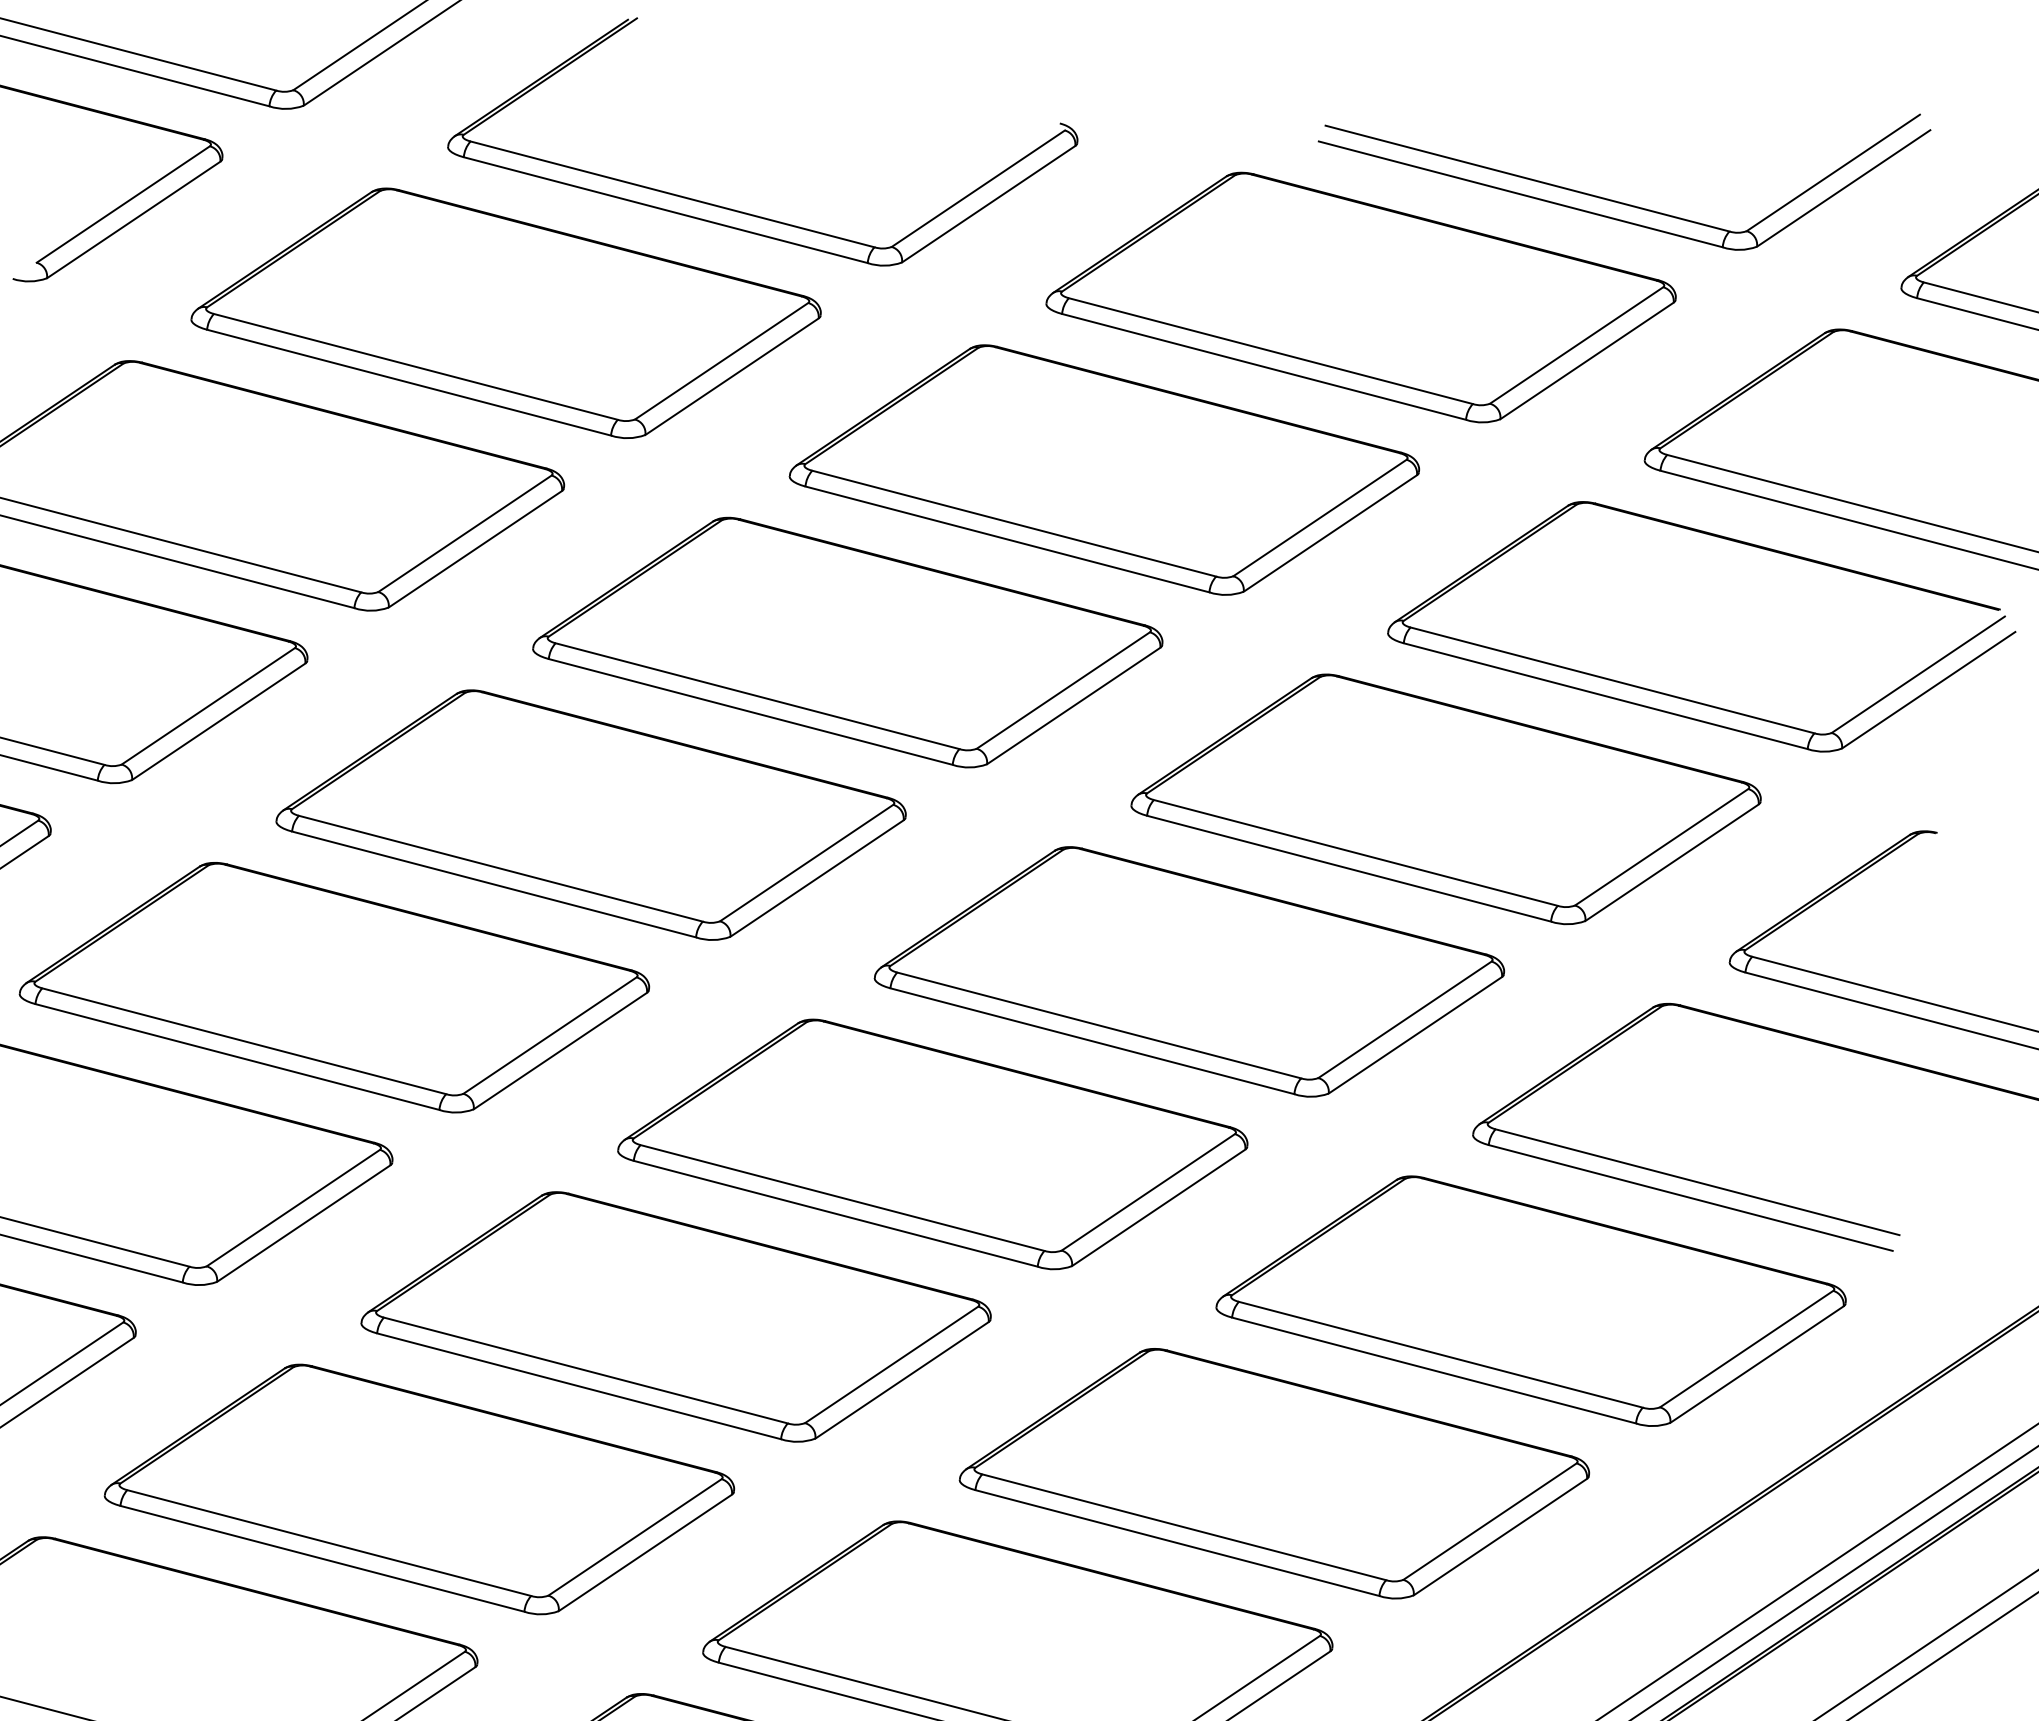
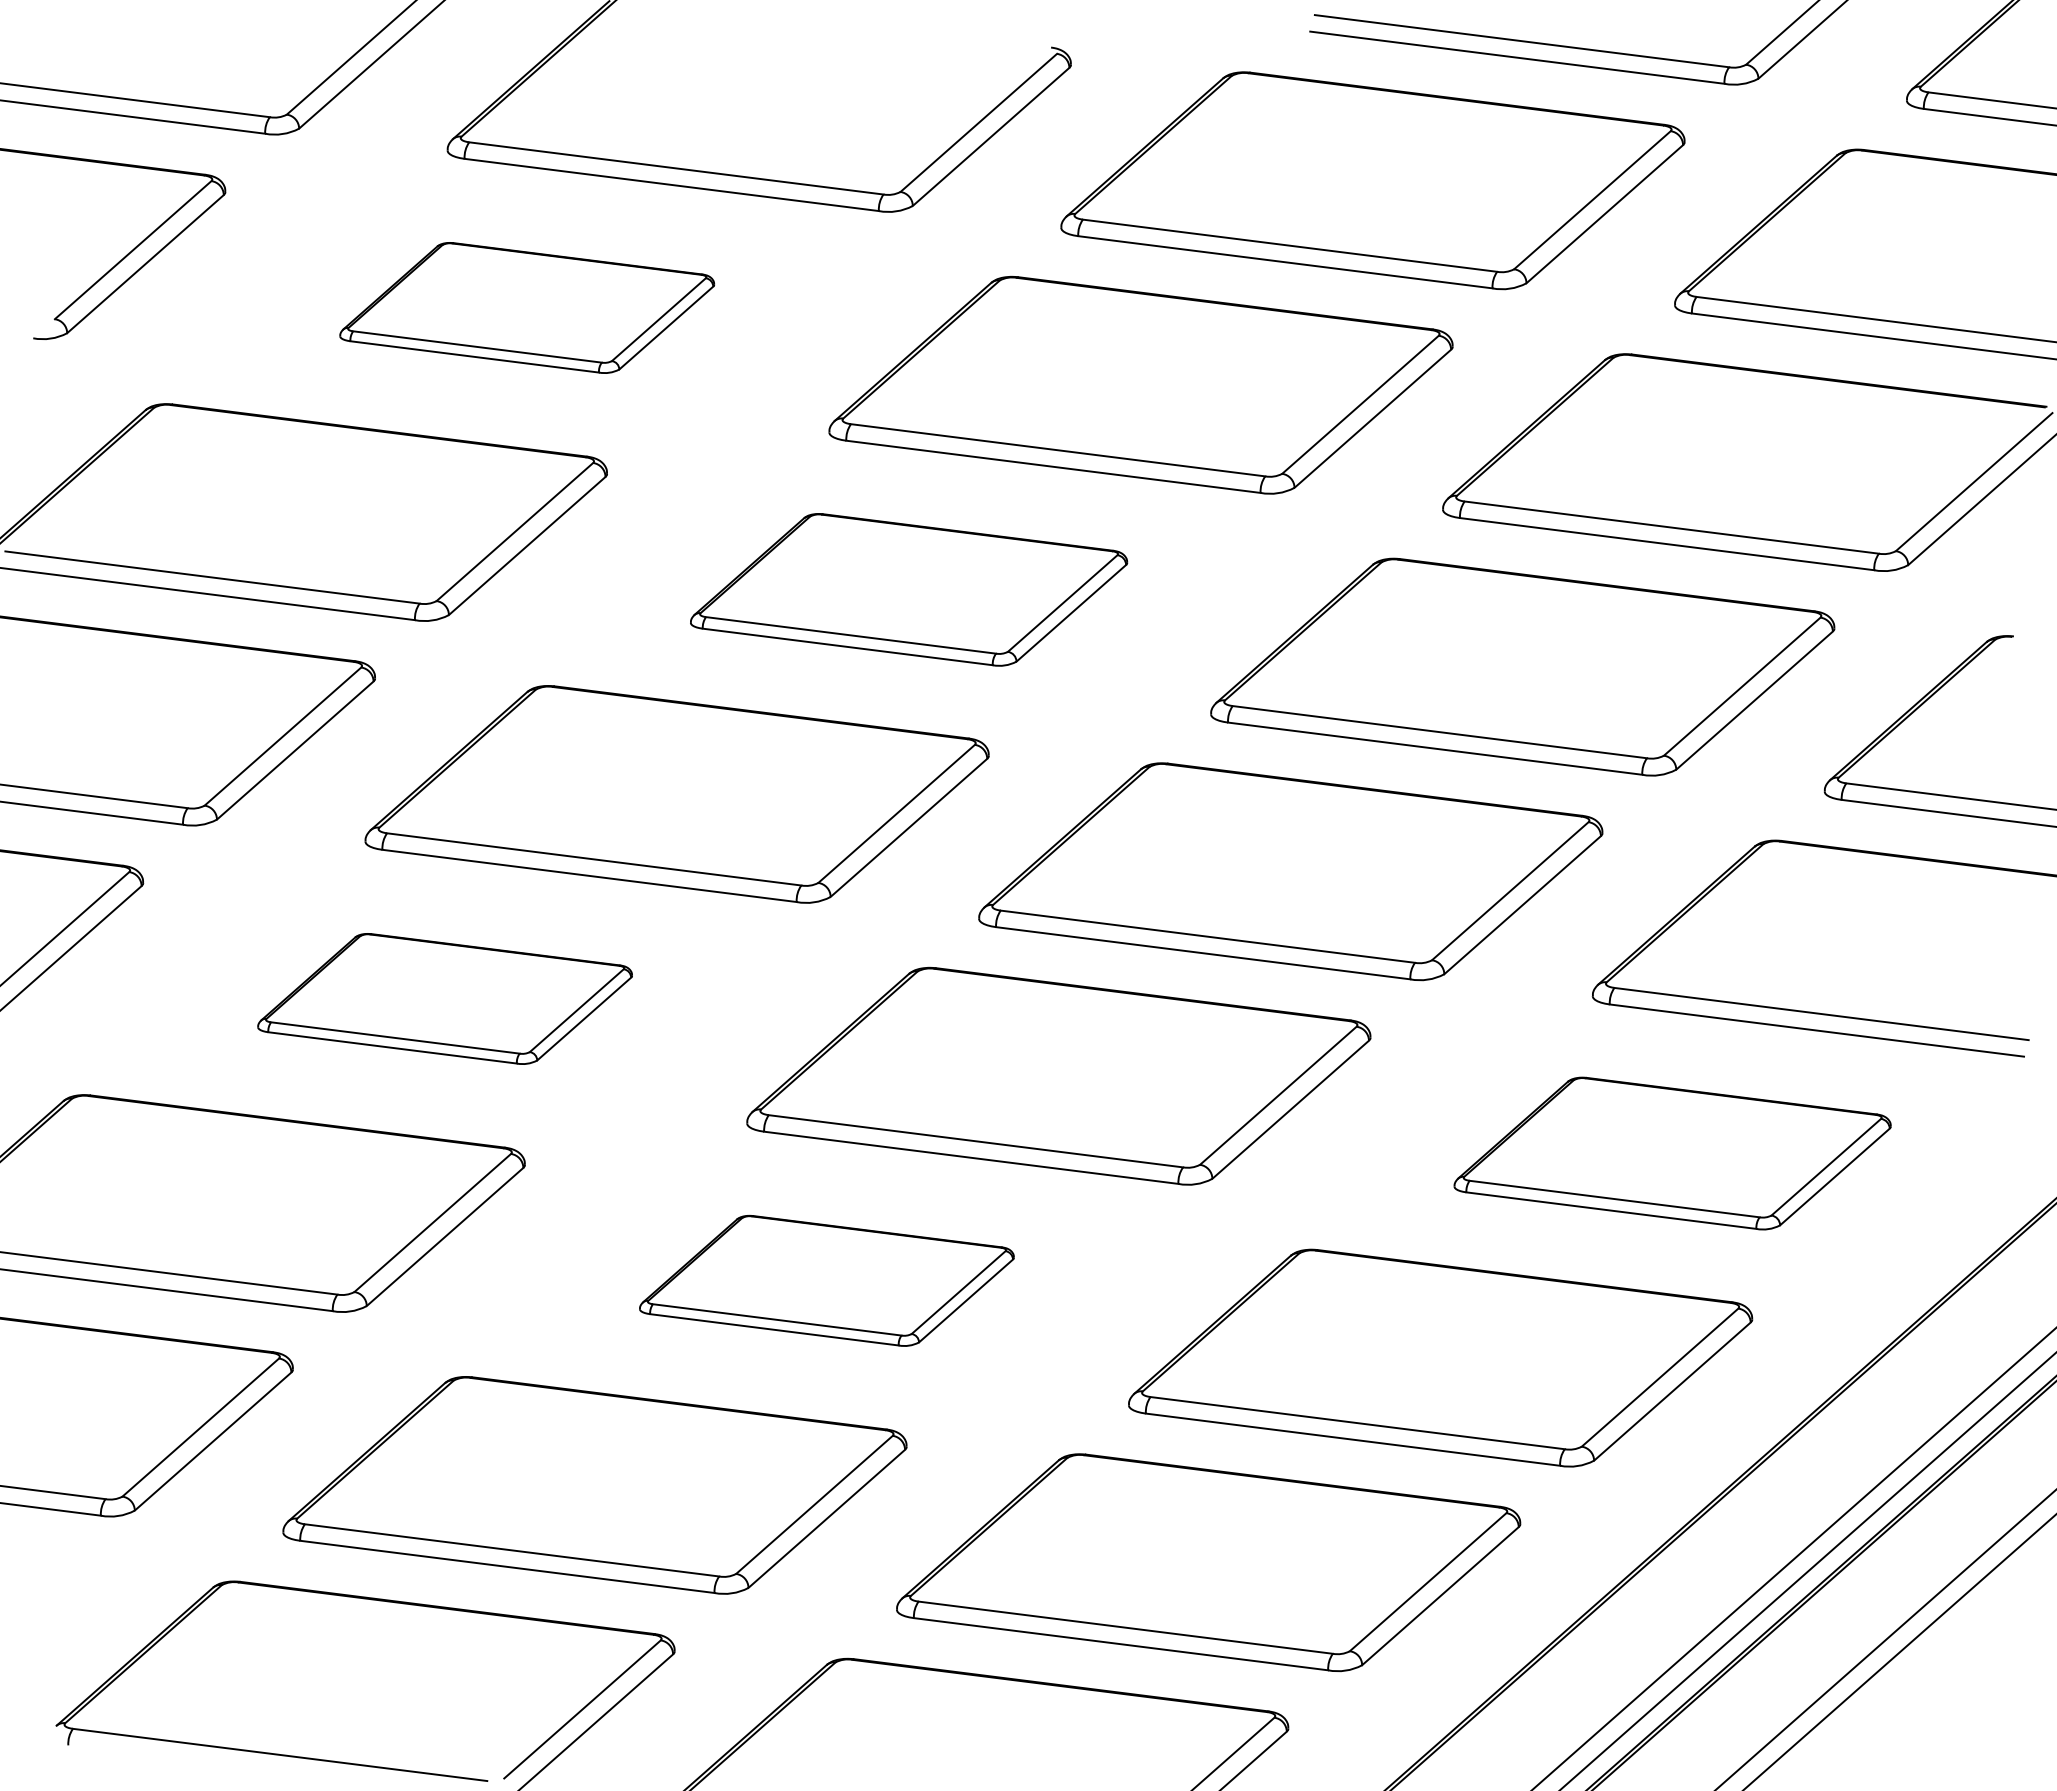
part: (505, 312) -> (526, 307), size x0.6
part: (847, 642) -> (908, 589), size x0.7
part: (334, 987) -> (444, 998), size x0.6
part: (1531, 1301) -> (1672, 1153), size x0.7
part: (676, 1316) -> (826, 1280), size x0.6

